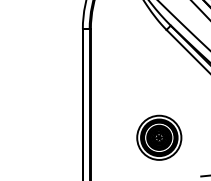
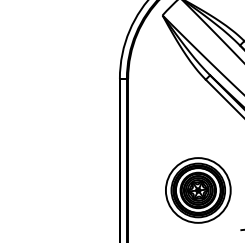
part: (159, 137) -> (198, 190), size x1.43

